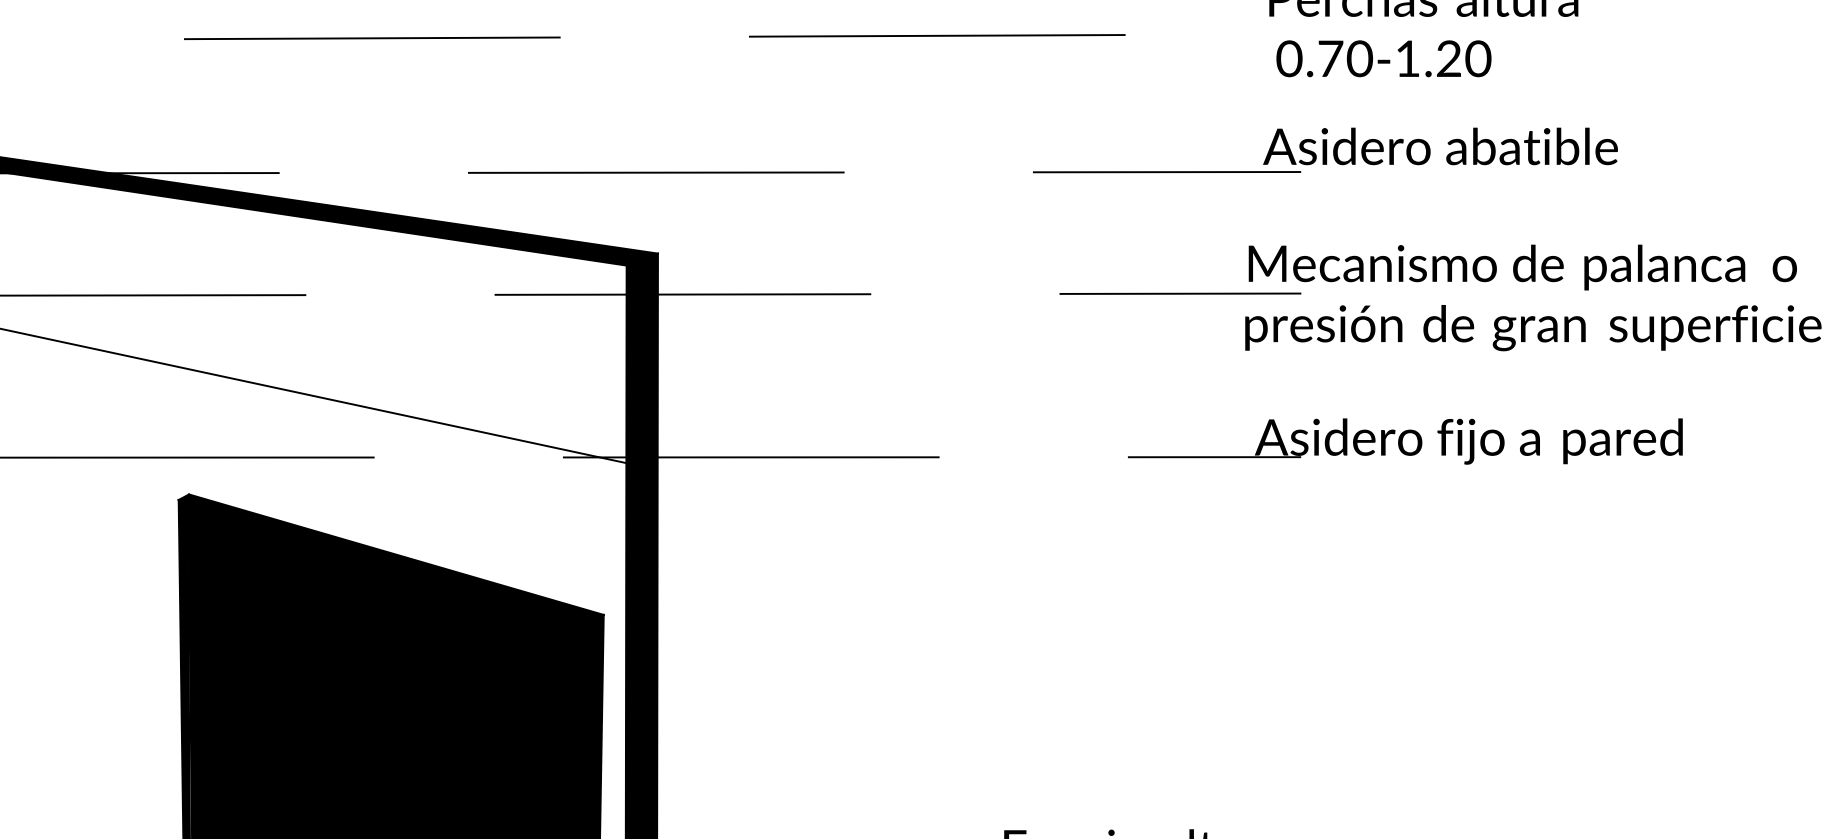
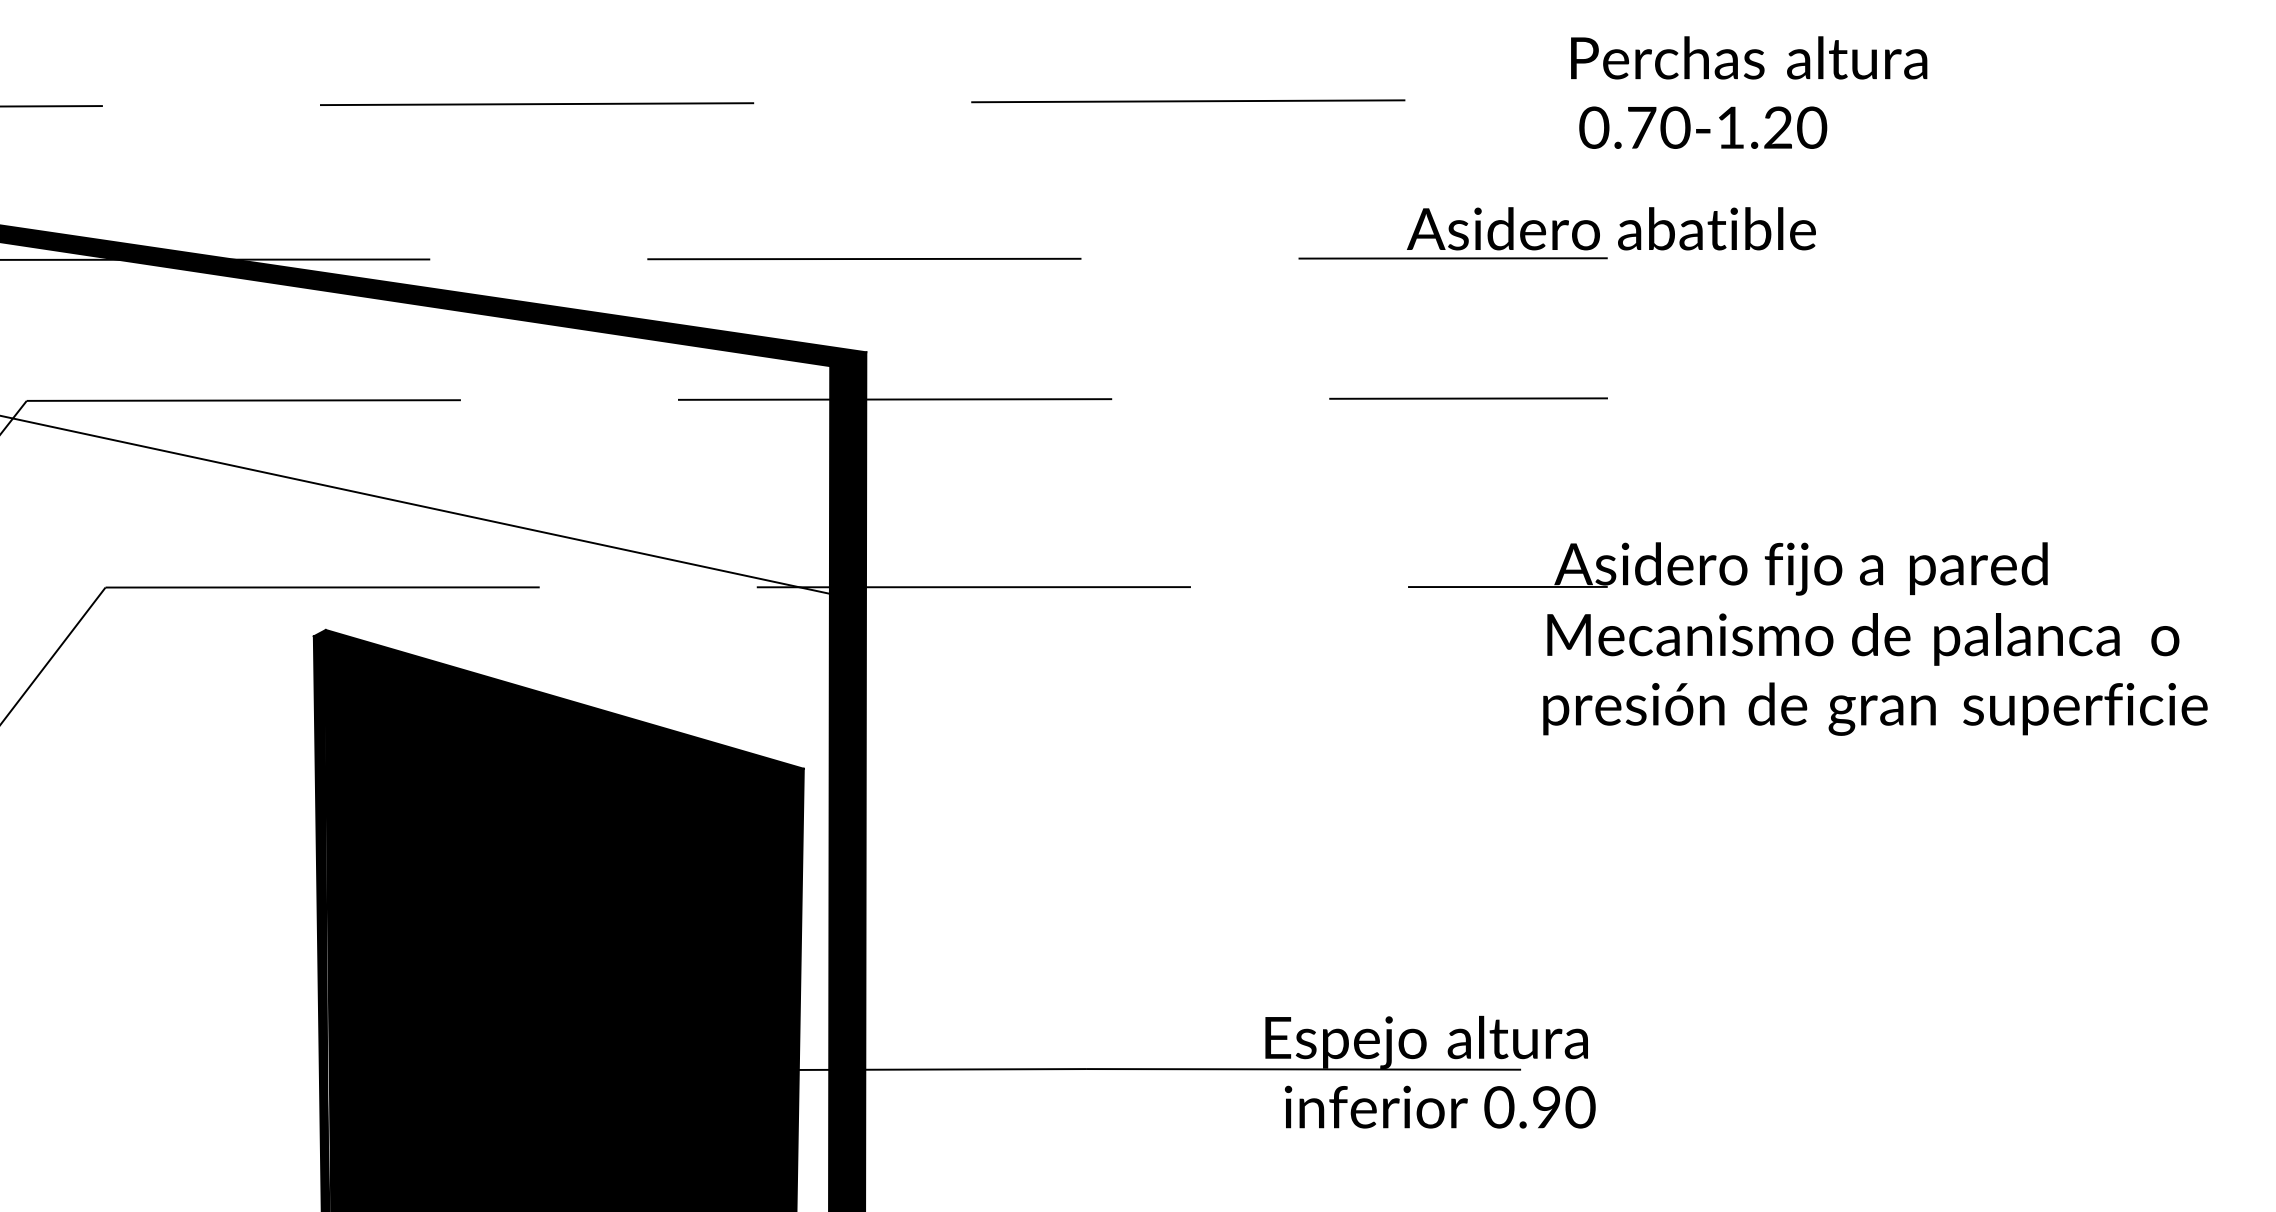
text: (1440, 146) -> (1611, 228), moved
text: (1533, 298) -> (1875, 674), moved

